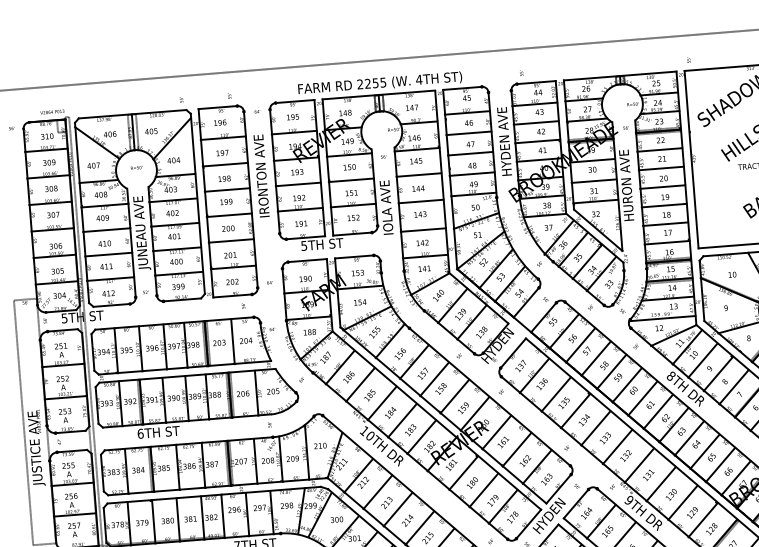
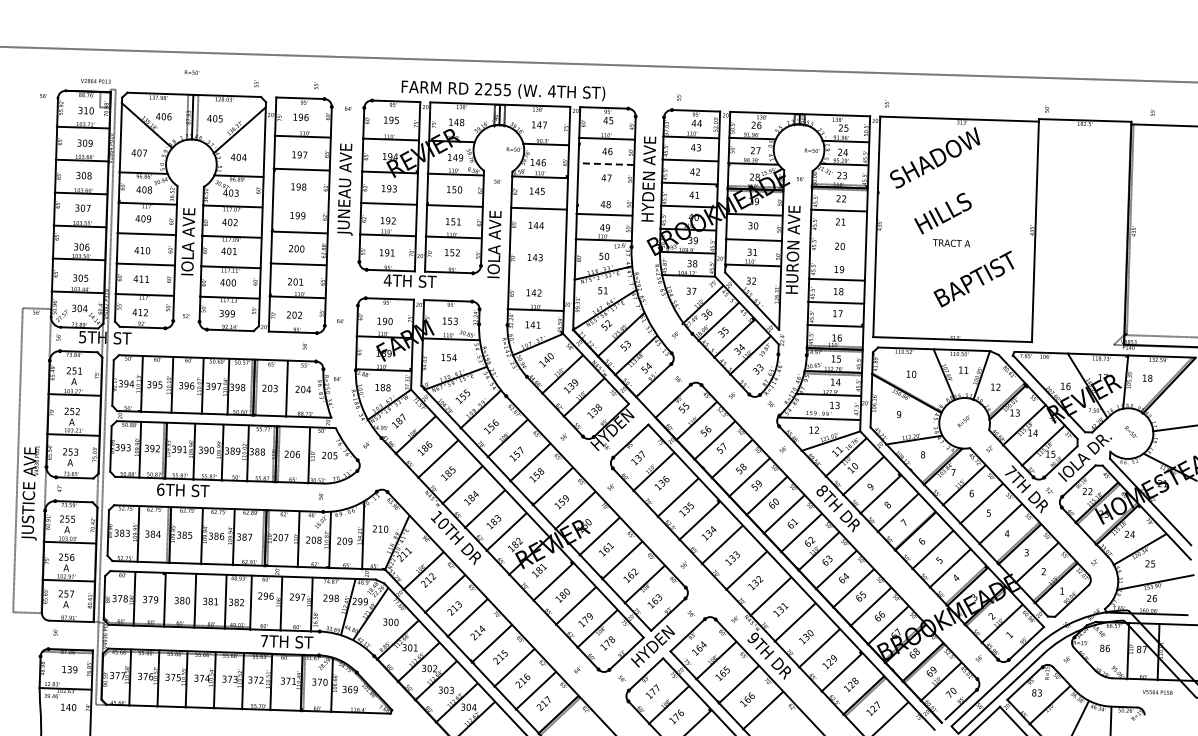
line: (469, 133) -> (606, 164), solid -> dashed
line: (470, 153) -> (605, 189), removed
text: (136, 167) -> (191, 72), moved
line: (661, 168) -> (838, 233), removed
text: (261, 176) -> (344, 188), IRONTON AVE -> JUNEAU AVE
line: (662, 186) -> (837, 256), removed
line: (227, 189) -> (300, 200), removed
line: (420, 201) -> (537, 241), removed
line: (423, 230) -> (536, 277), removed
text: (141, 233) -> (188, 242), JUNEAU AVE -> IOLA AVE
text: (303, 245) -> (387, 280), 5TH -> 4TH

